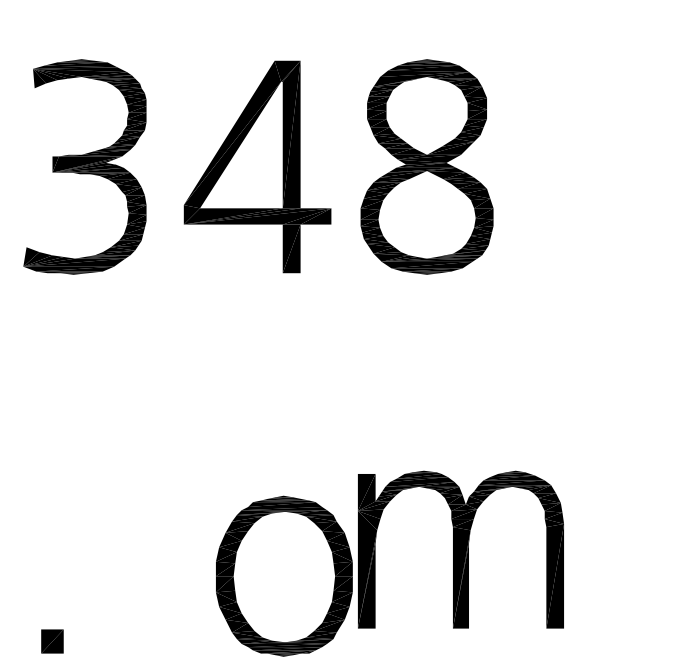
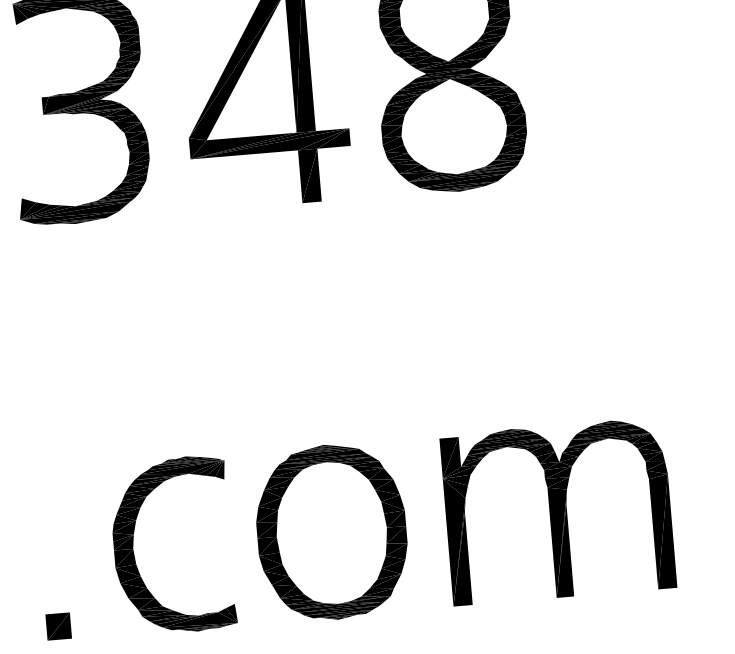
part: (460, 549) -> (557, 511), moved
part: (102, 571) -> (133, 543), added
part: (52, 641) -> (58, 626), moved

